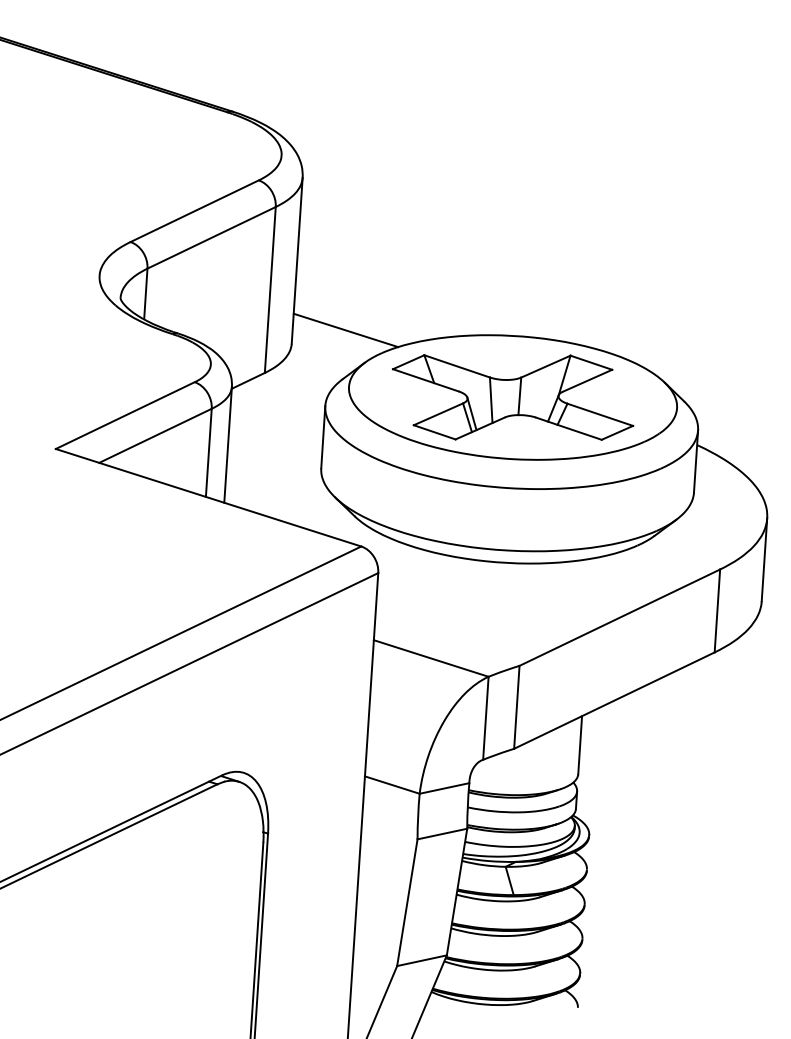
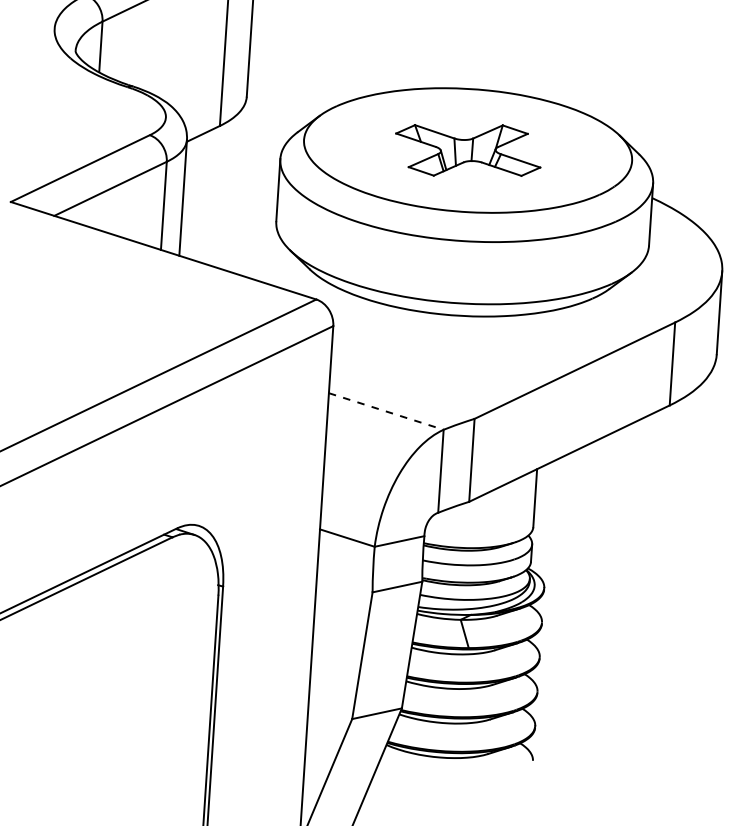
line: (345, 330) -> (300, 83), removed
part: (513, 397) -> (468, 150), size x0.6
line: (431, 658) -> (386, 411), solid -> dashed

